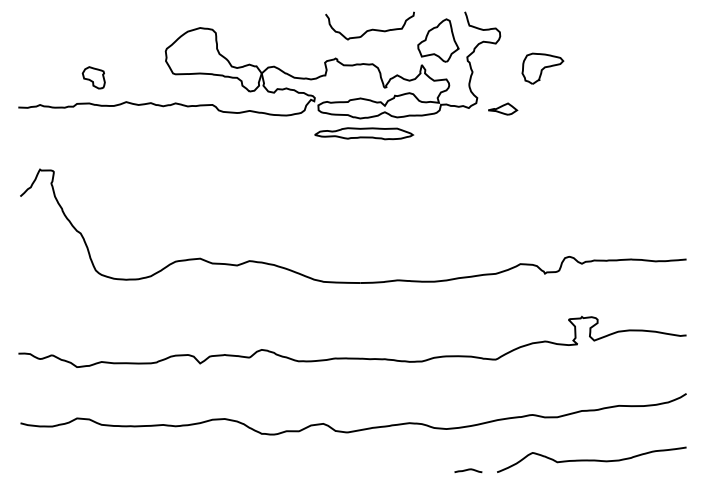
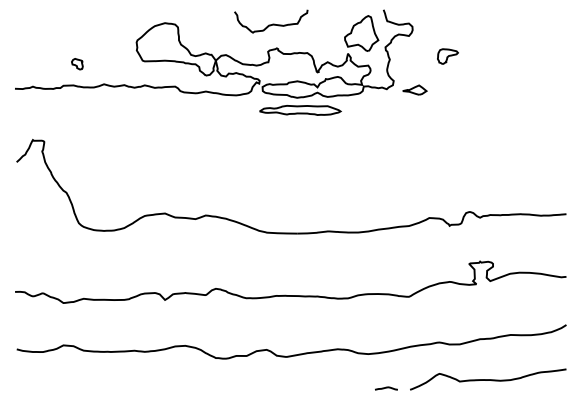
curve: (371, 28) -> (272, 23), moved
part: (542, 68) -> (447, 56), size x0.6
part: (94, 76) -> (77, 63), size x0.6

